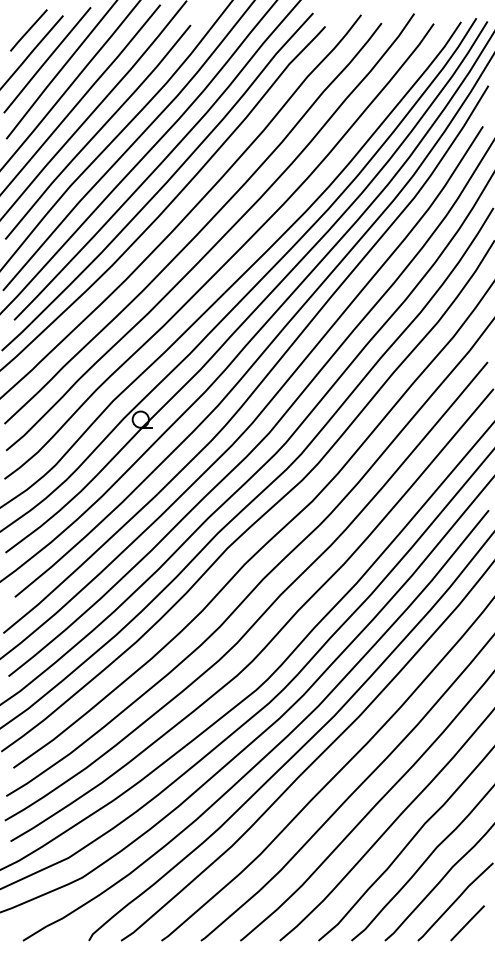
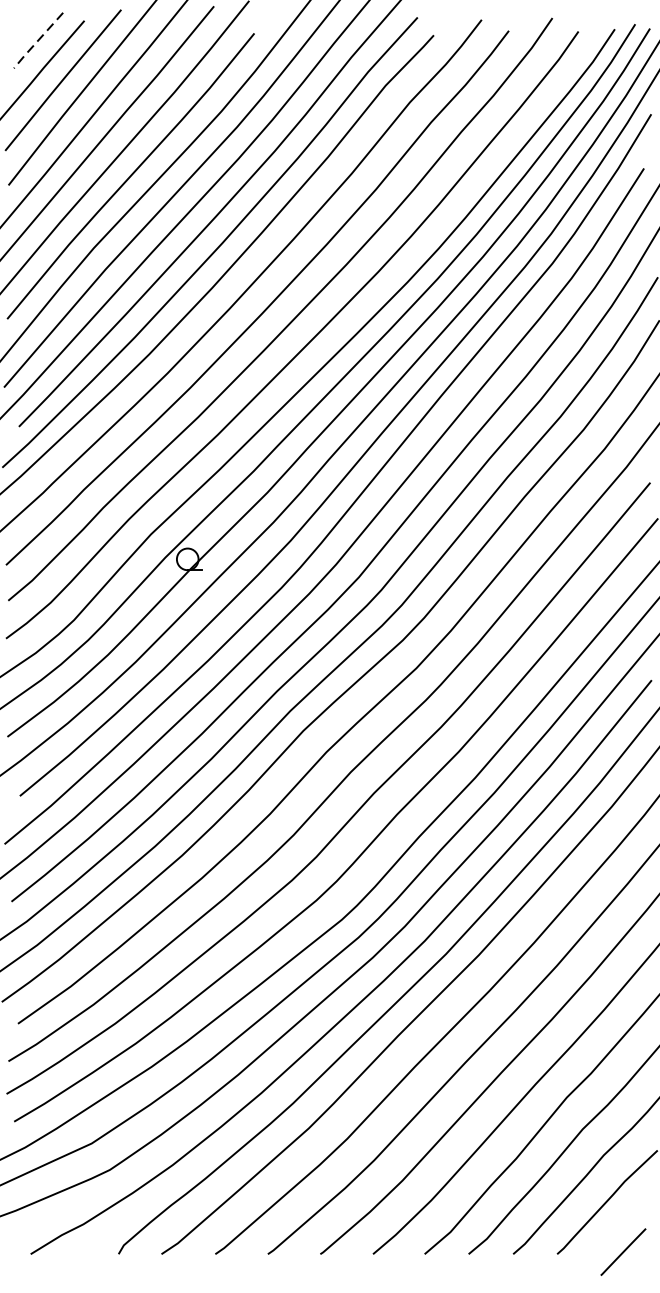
line: (28, 31) -> (38, 41), solid -> dashed
line: (467, 923) -> (623, 1252), moved

